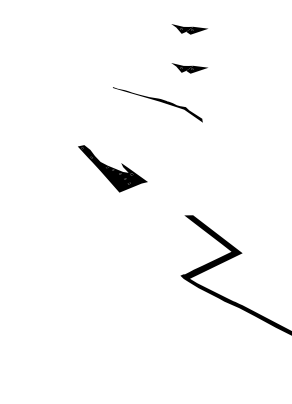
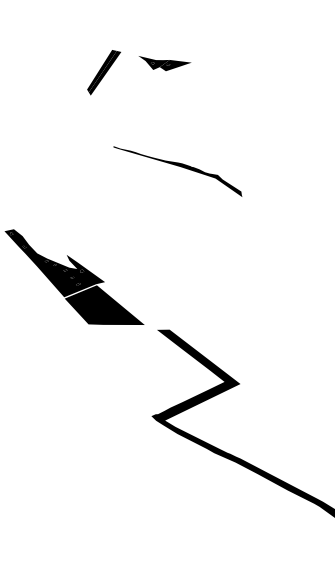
part: (147, 35) -> (104, 72), added
part: (189, 68) -> (164, 119), removed
part: (157, 104) -> (177, 171), moved
fill: (147, 198) -> (104, 305), added

